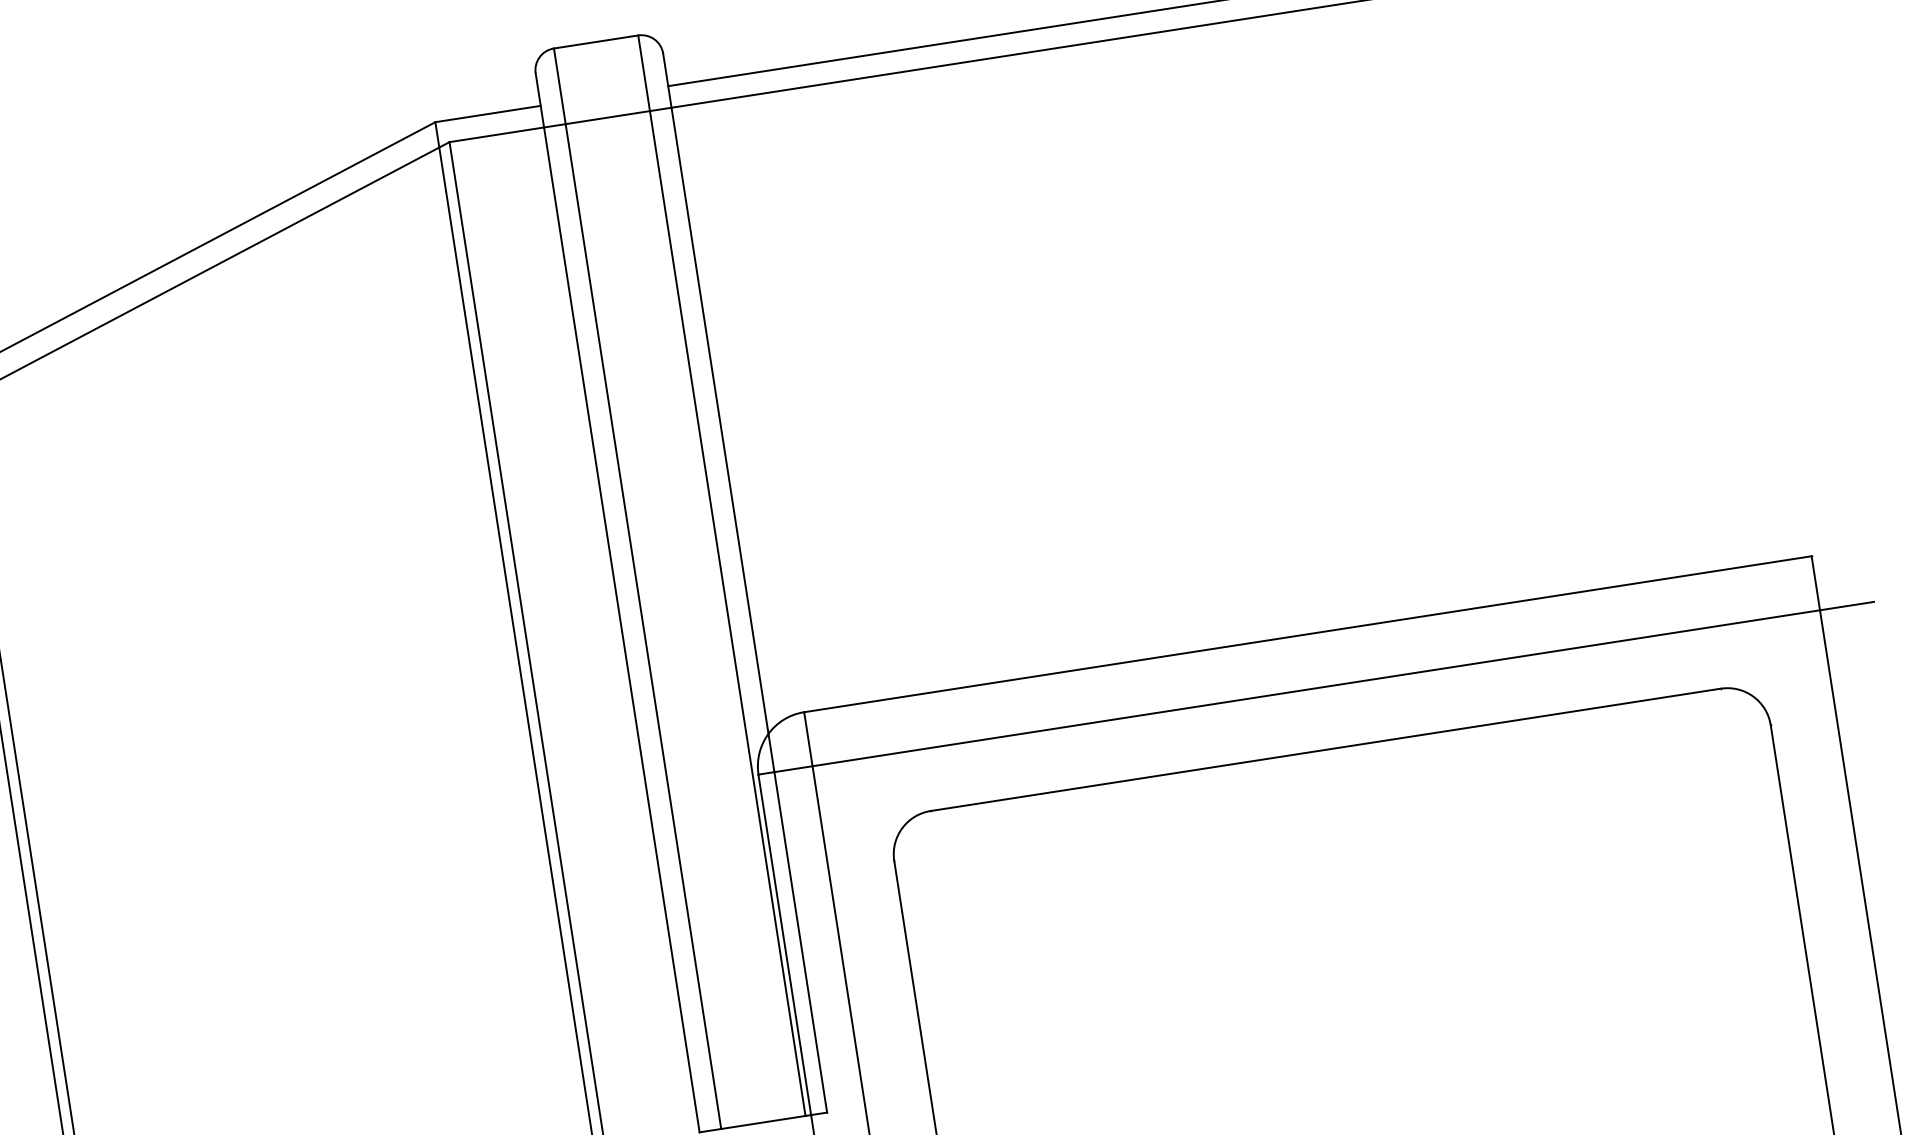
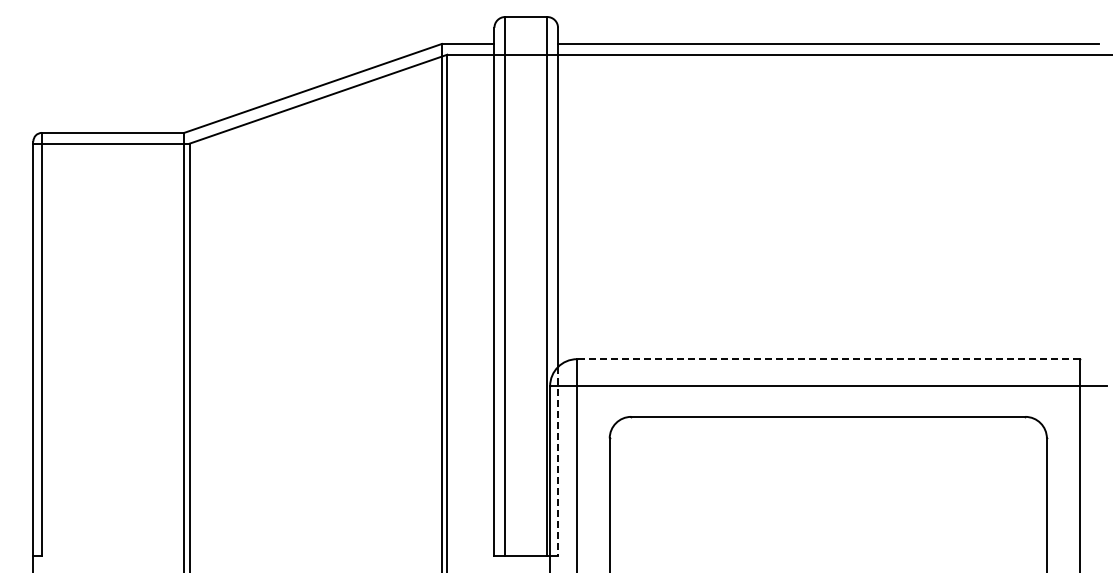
line: (1306, 635) -> (827, 359), solid -> dashed
line: (799, 925) -> (558, 462), solid -> dashed

